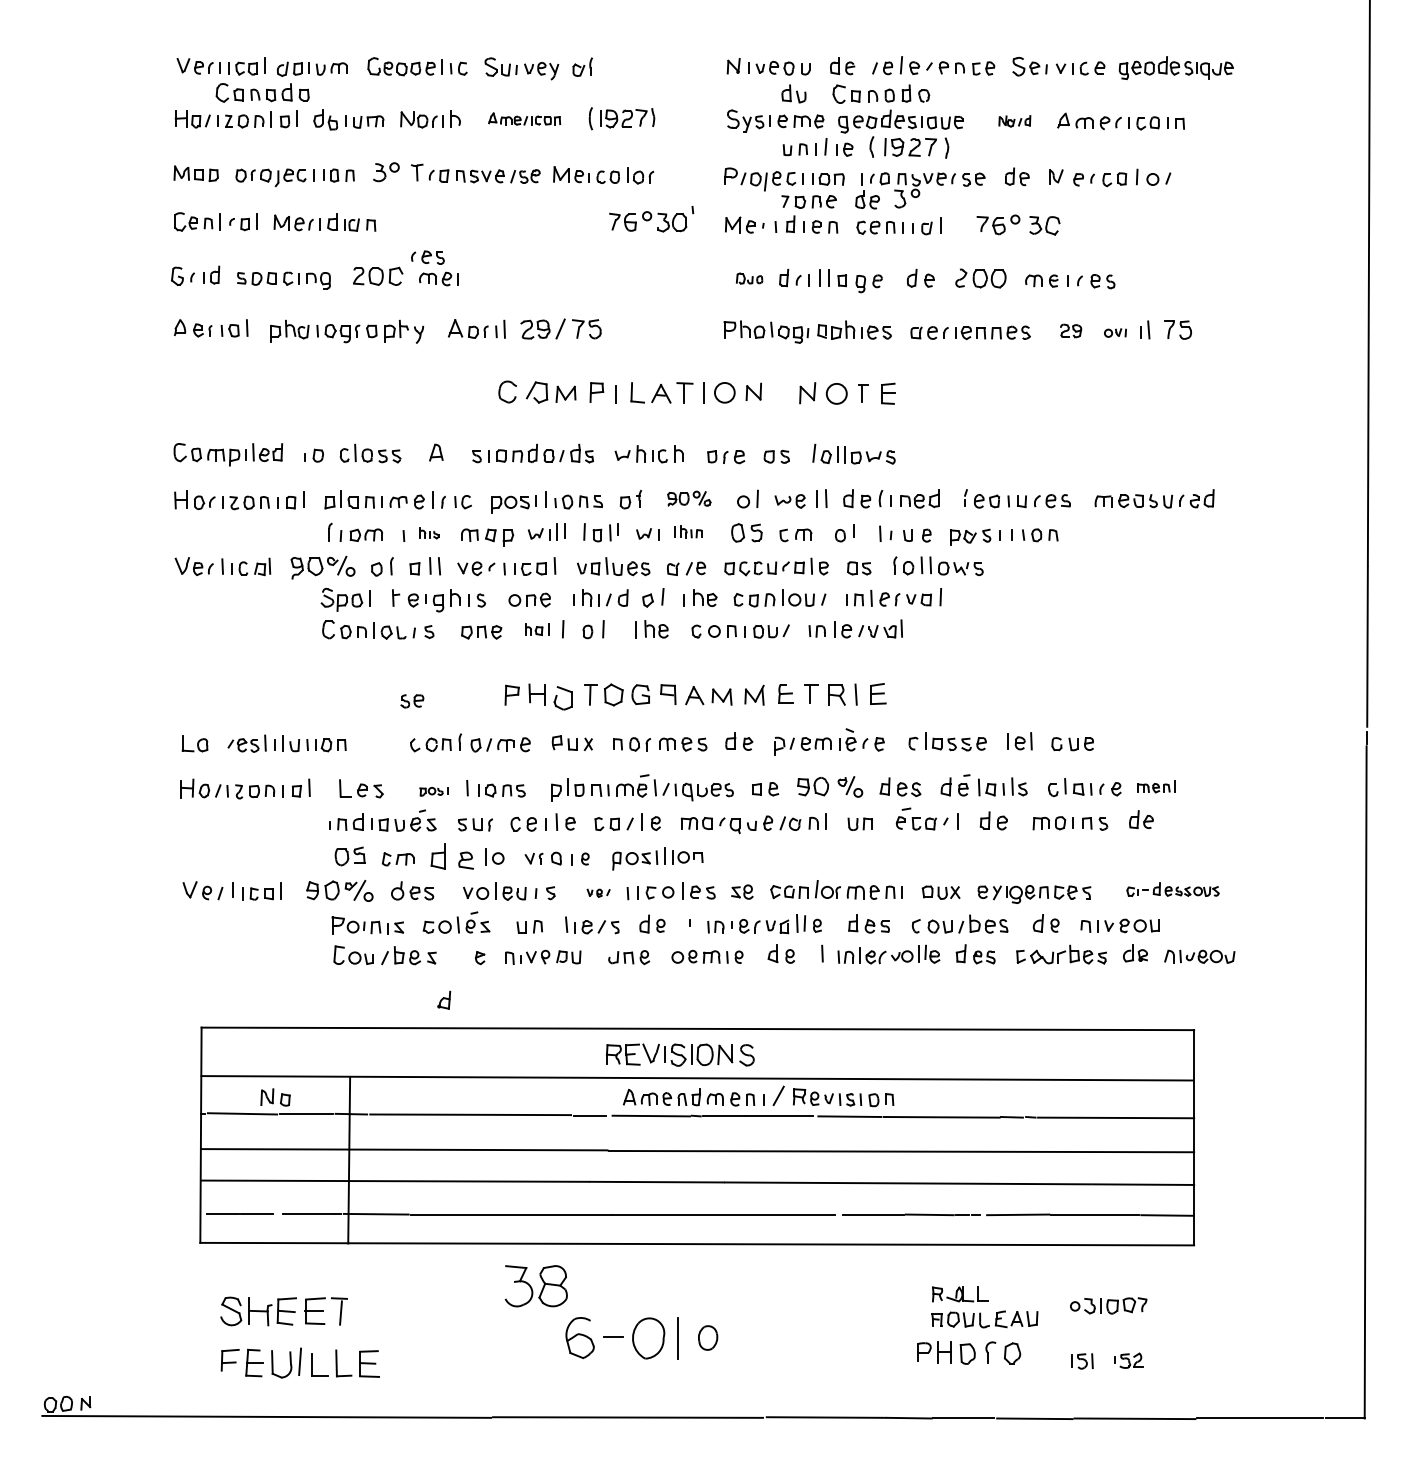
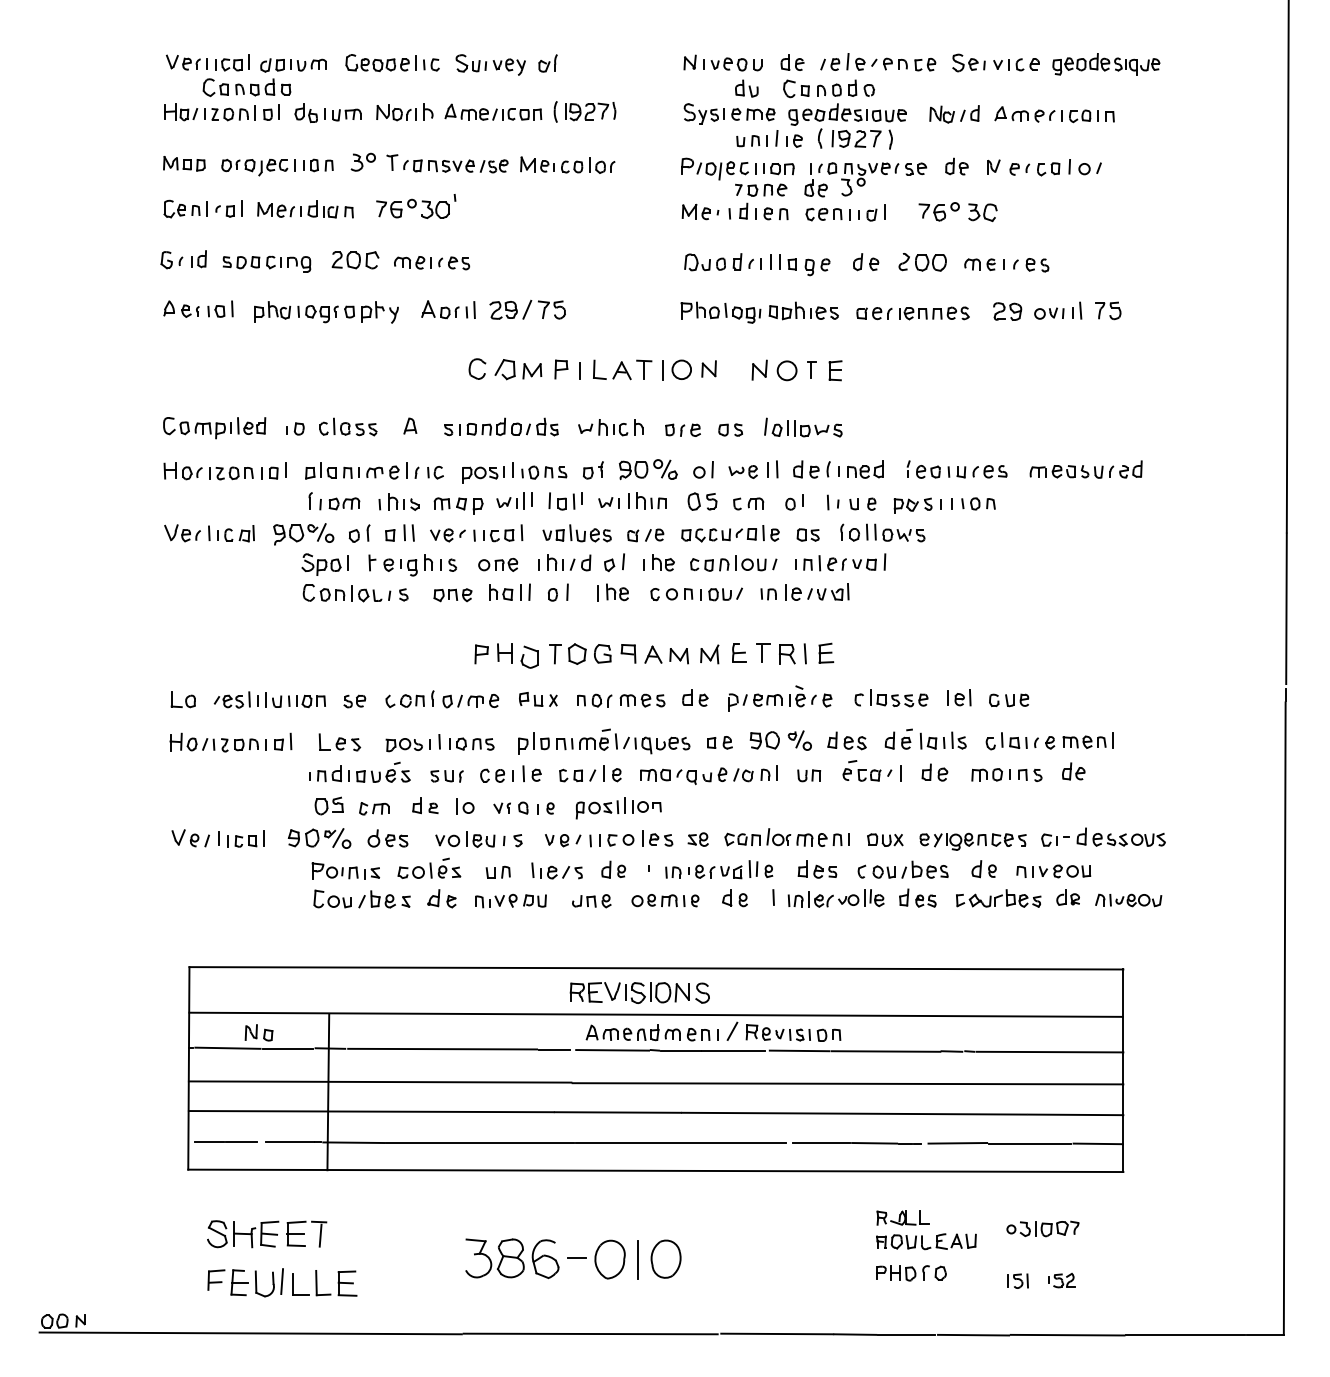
part: (524, 118) -> (493, 111), size x1.43
part: (1014, 121) -> (954, 114), size x1.67
part: (651, 219) -> (416, 206), moved
part: (427, 257) -> (453, 263), moved
part: (749, 278) -> (704, 262), size x1.67
part: (1070, 330) -> (1007, 311), size x1.43
part: (1115, 332) -> (1049, 313), size x1.43
part: (689, 498) -> (648, 469), size x1.43
part: (688, 531) -> (647, 500), size x1.43
part: (429, 533) -> (403, 502), size x1.67
part: (536, 629) -> (504, 592), size x1.43
part: (412, 701) -> (354, 701), moved
part: (1156, 786) -> (1087, 740), size x1.43
part: (433, 791) -> (407, 744), size x1.67
part: (452, 855) -> (425, 805), size x0.62
part: (1172, 889) -> (1102, 837), size x1.43
part: (598, 893) -> (562, 840), size x1.67
part: (444, 999) -> (434, 897), moved
part: (535, 1286) -> (494, 1258), moved
part: (707, 1337) -> (665, 1258), size x1.67
part: (968, 1352) -> (911, 1272), size x0.71

